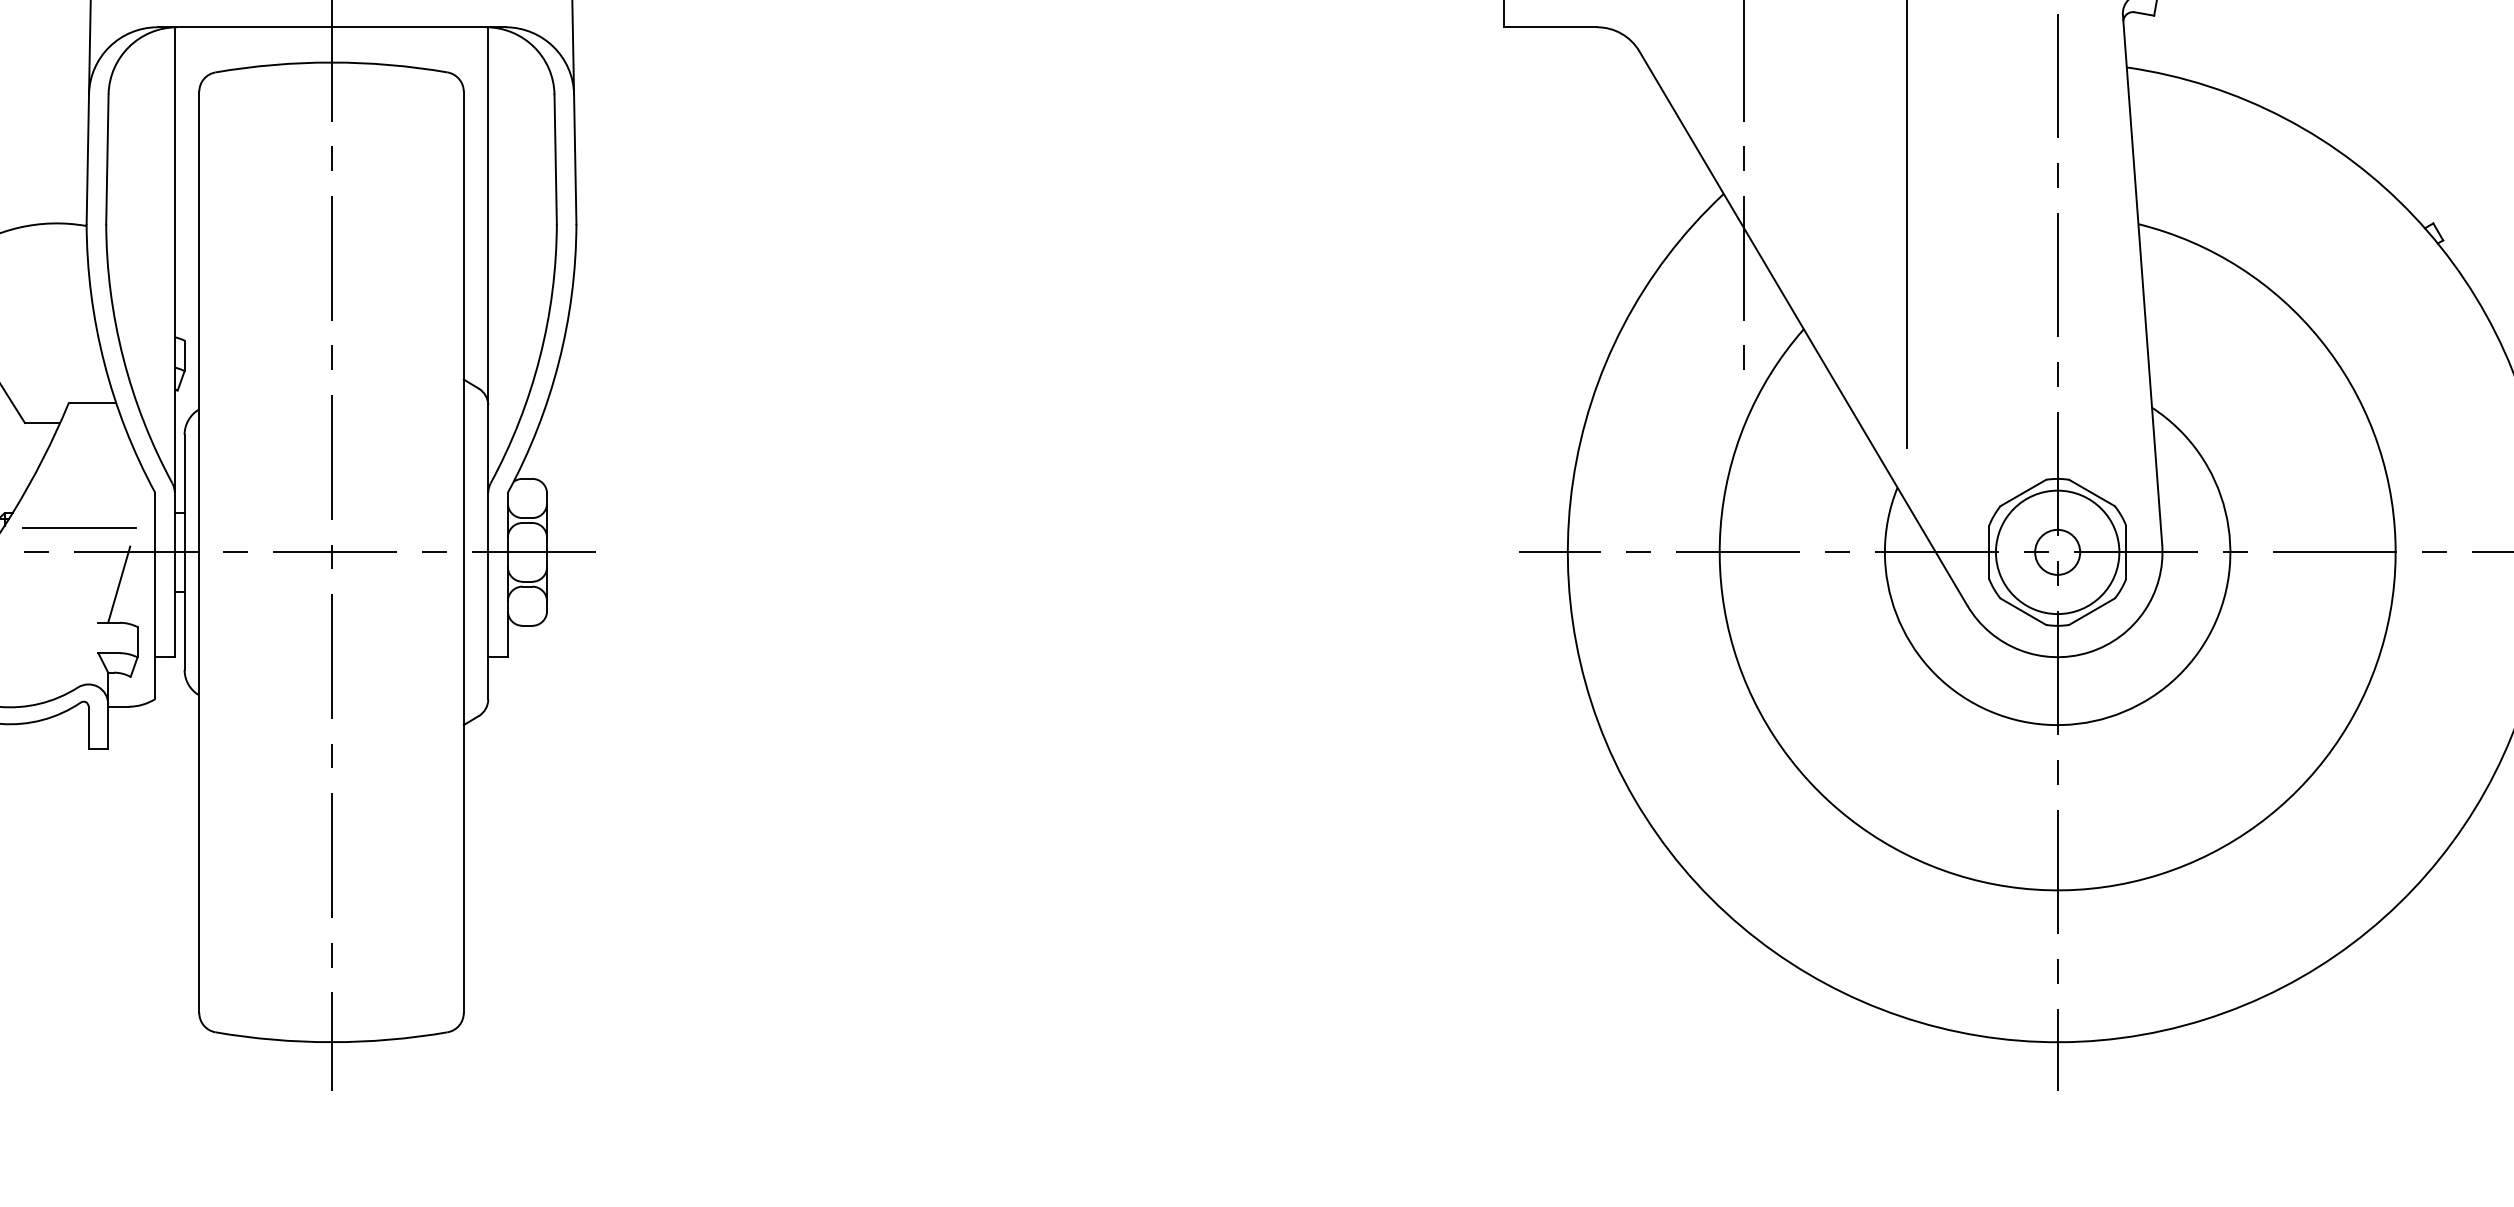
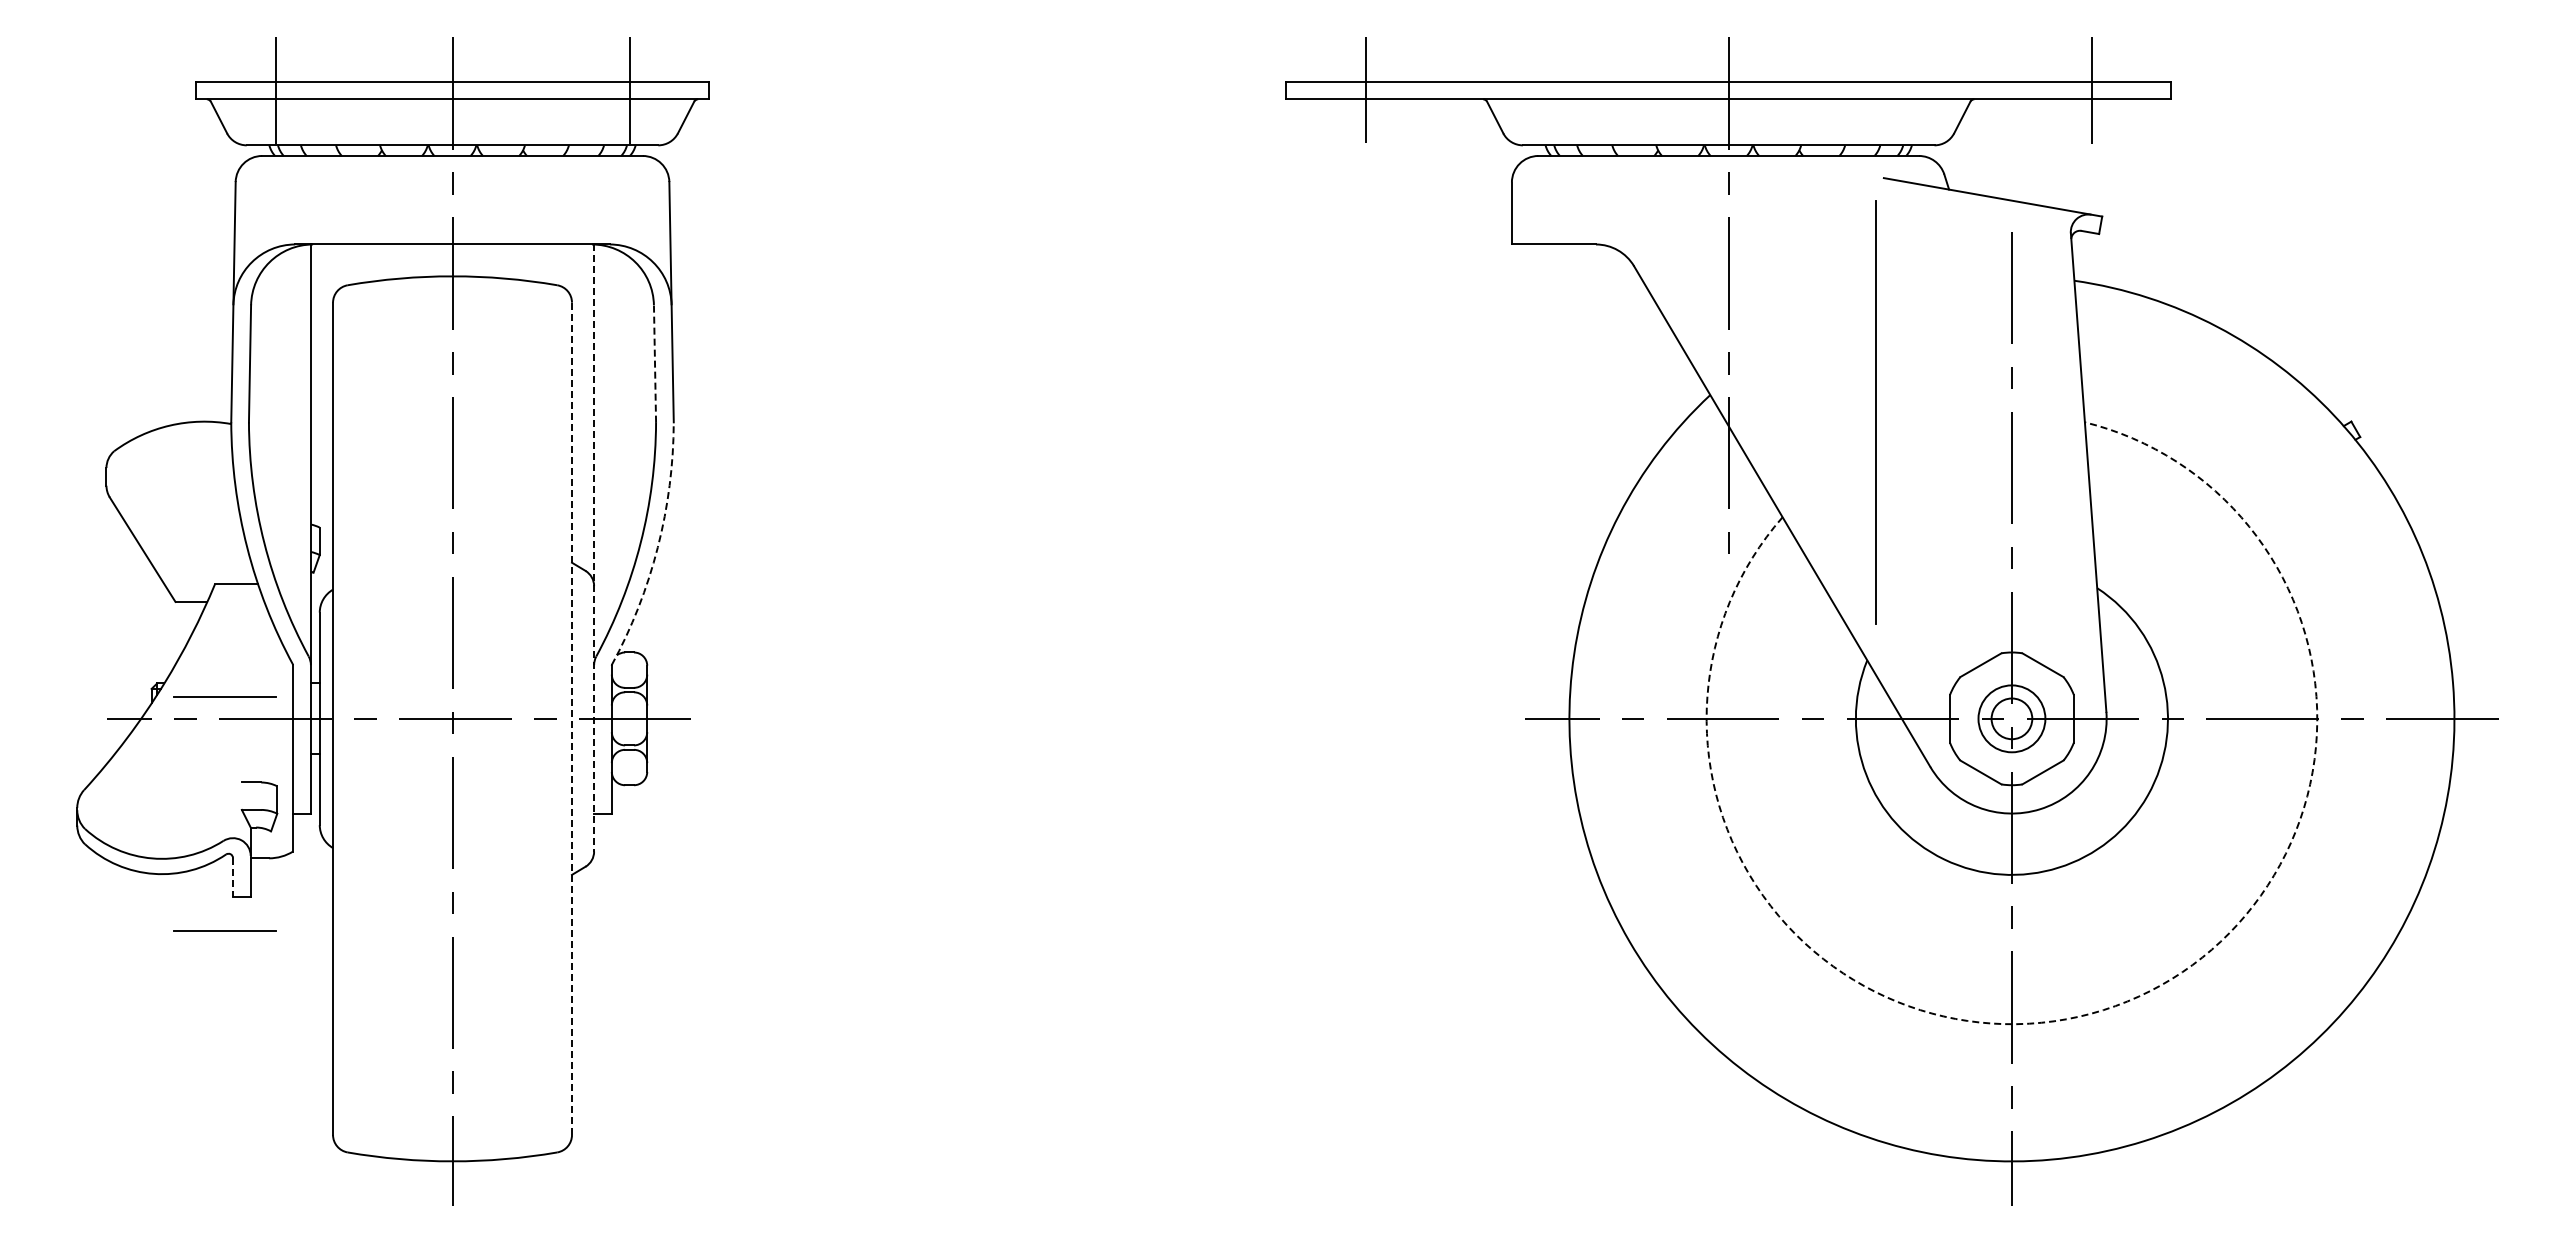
line: (556, 159) -> (655, 363), solid -> dashed
arc: (558, 362) -> (657, 547), solid -> dashed
line: (488, 363) -> (594, 548), solid -> dashed
circle: (2057, 551) -> (2011, 718), size x0.6
line: (464, 553) -> (572, 719), solid -> dashed
line: (118, 584) -> (260, 747), removed
line: (89, 727) -> (233, 877), solid -> dashed
line: (79, 786) -> (224, 930), added
arc: (2159, 875) -> (2103, 1010), solid -> dashed

